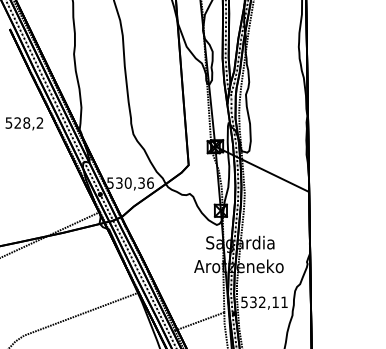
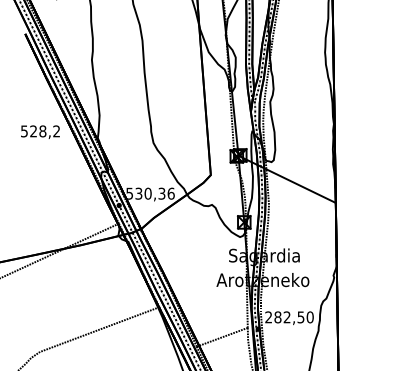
text: (264, 302) -> (289, 317), 532,11 -> 282,50

